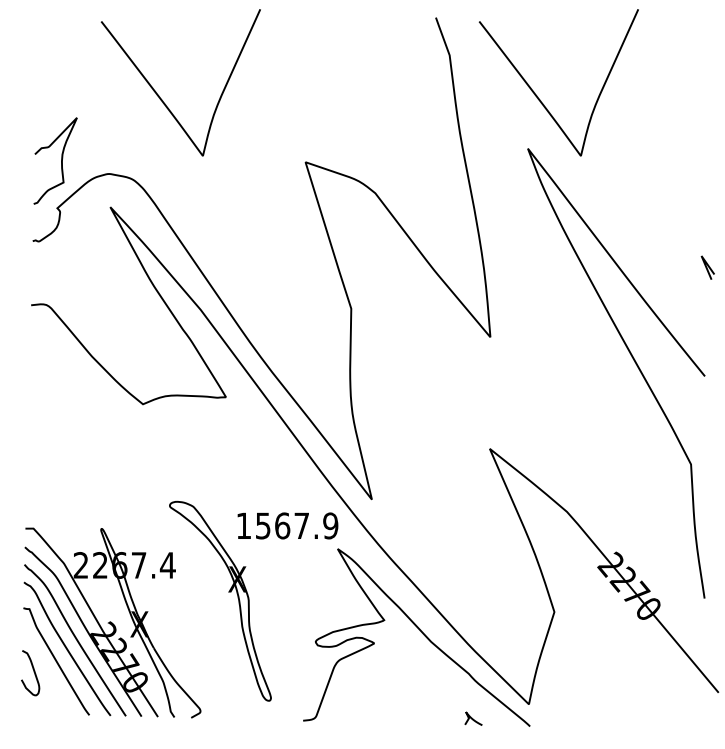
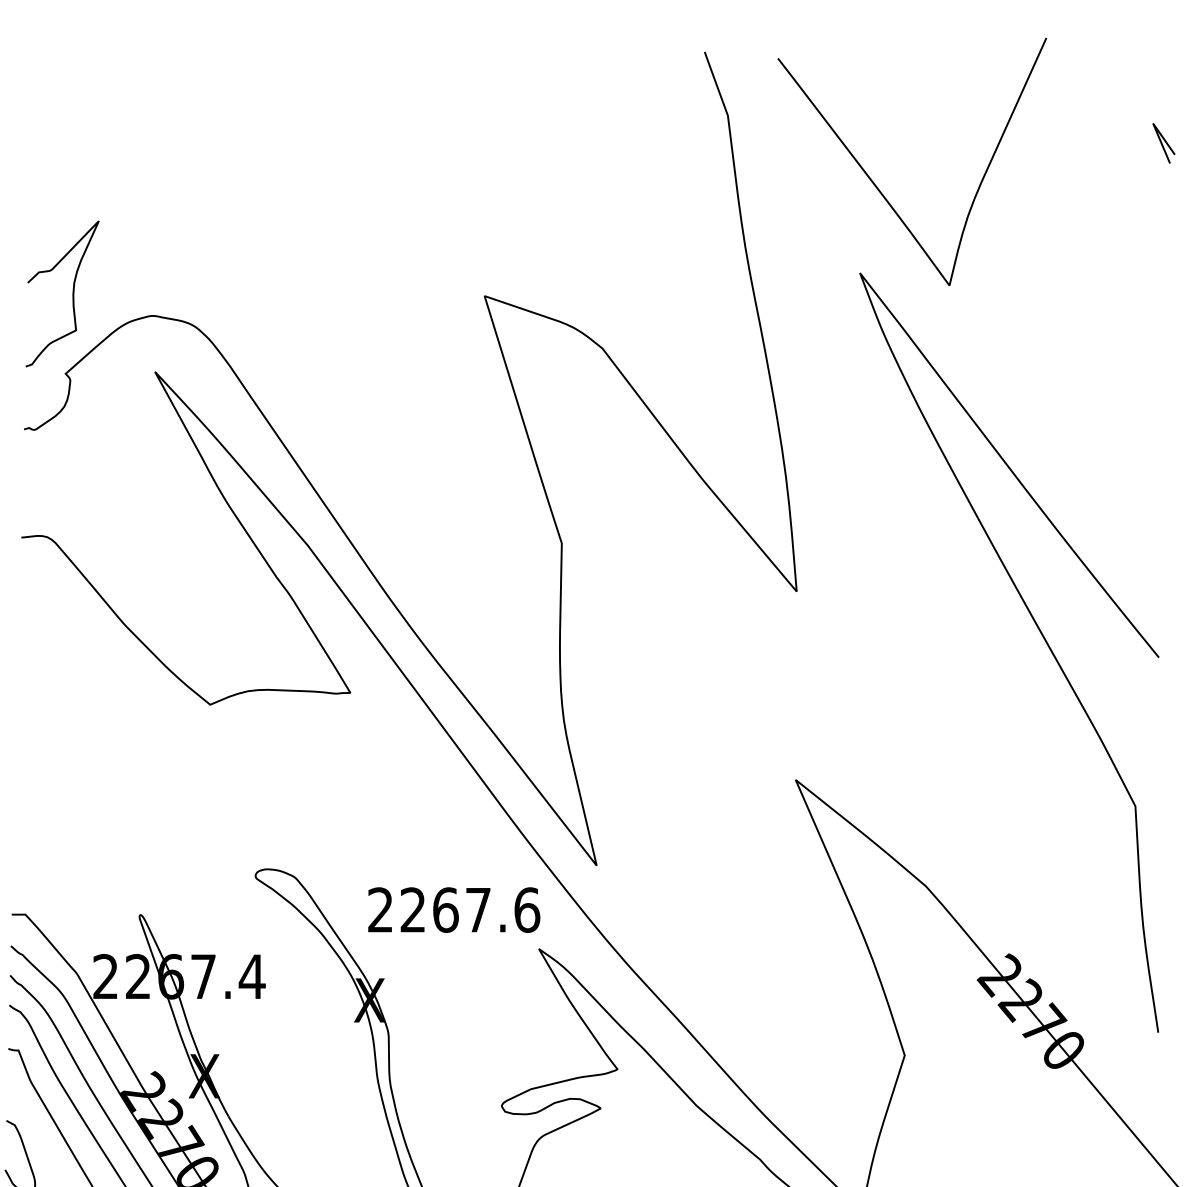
curve: (159, 95) -> (238, 183), removed
line: (707, 267) -> (1163, 142), moved
text: (287, 525) -> (454, 909), 1567.9 -> 2267.6

